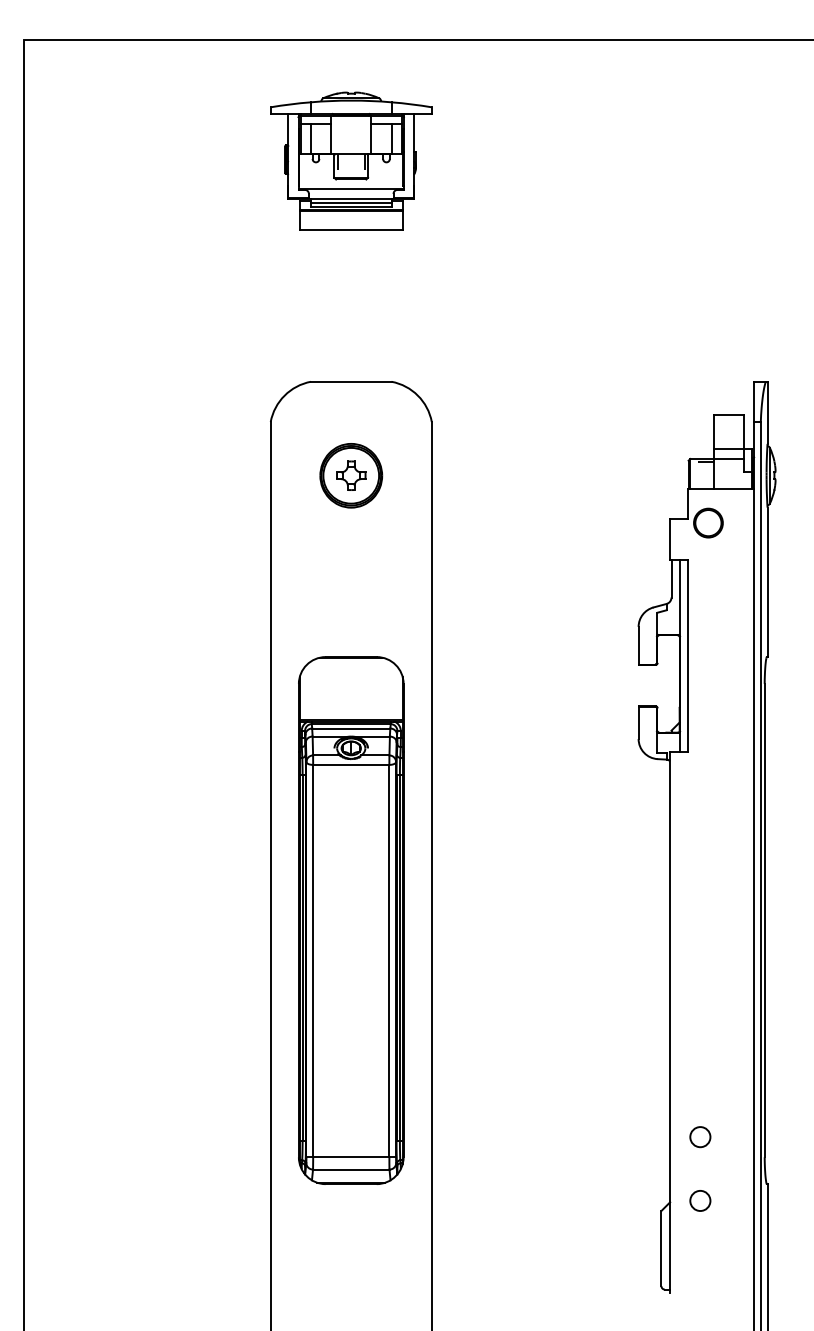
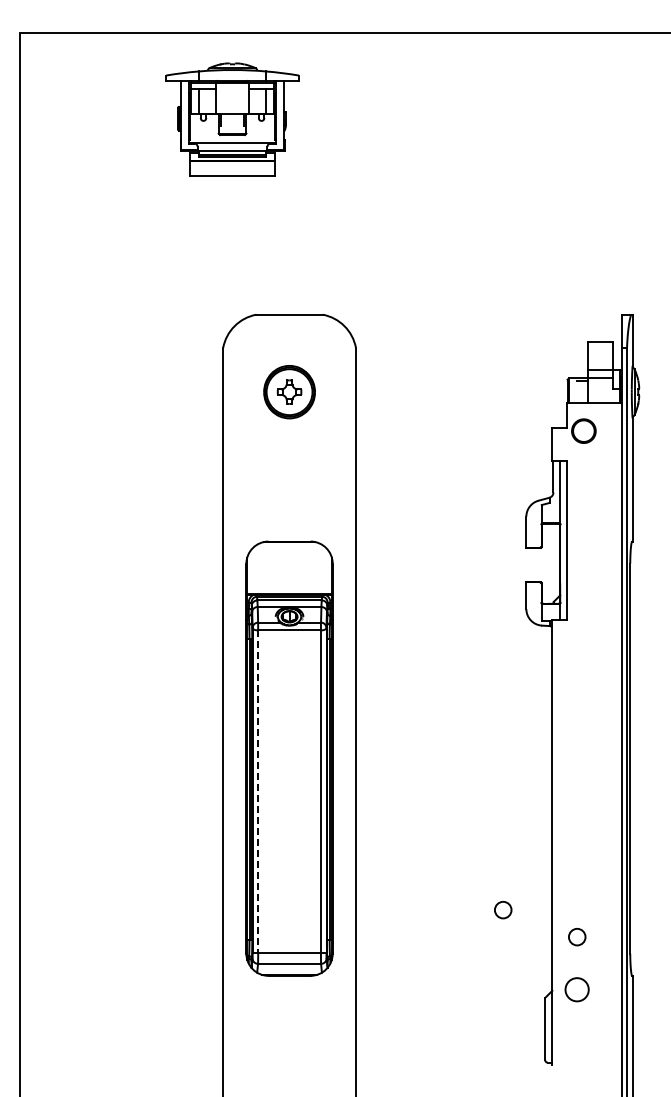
part: (351, 160) -> (232, 119), moved
line: (313, 961) -> (258, 792), solid -> dashed
circle: (610, 1104) -> (503, 910), added
circle: (700, 1200) -> (577, 989), size x1.4

